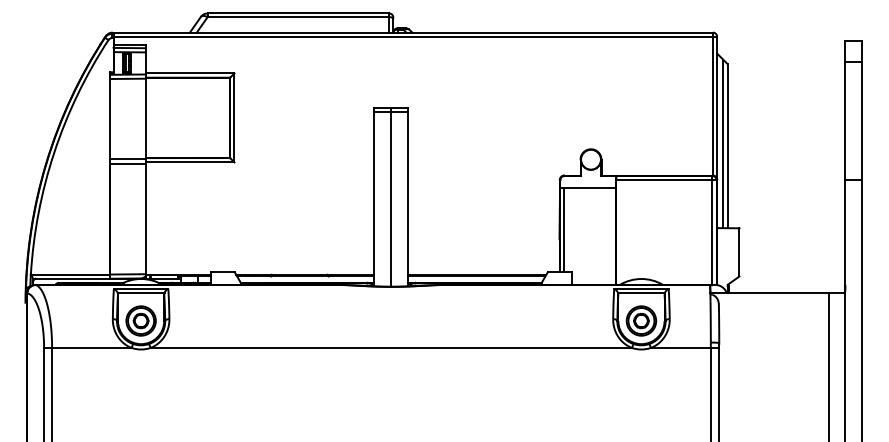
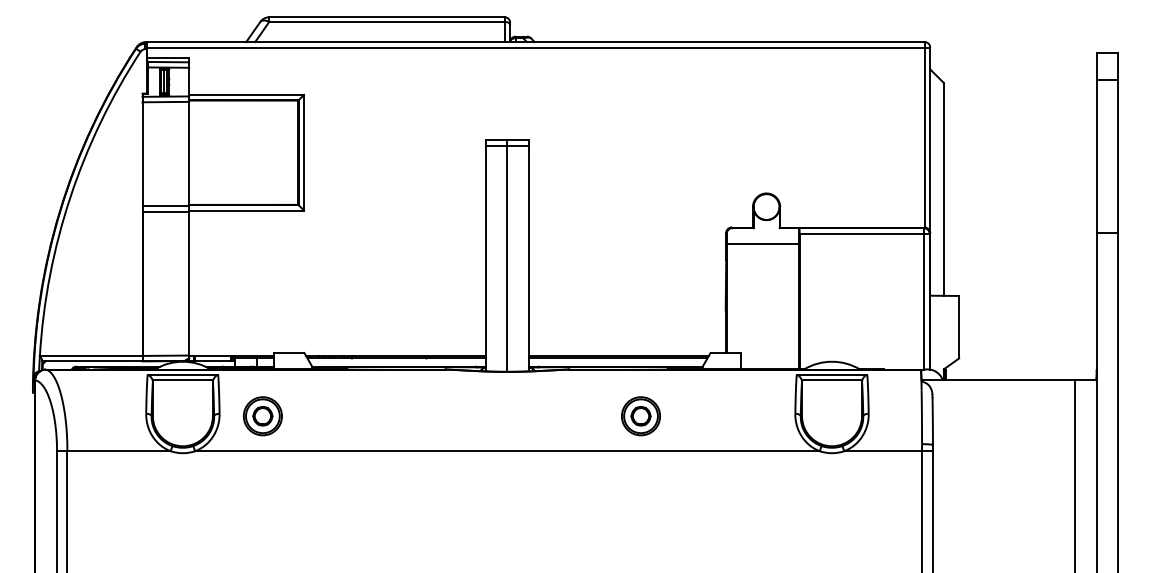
line: (723, 143) -> (938, 186), removed
line: (564, 230) -> (732, 298), removed
part: (140, 321) -> (262, 416), moved
part: (641, 321) -> (640, 416), moved

